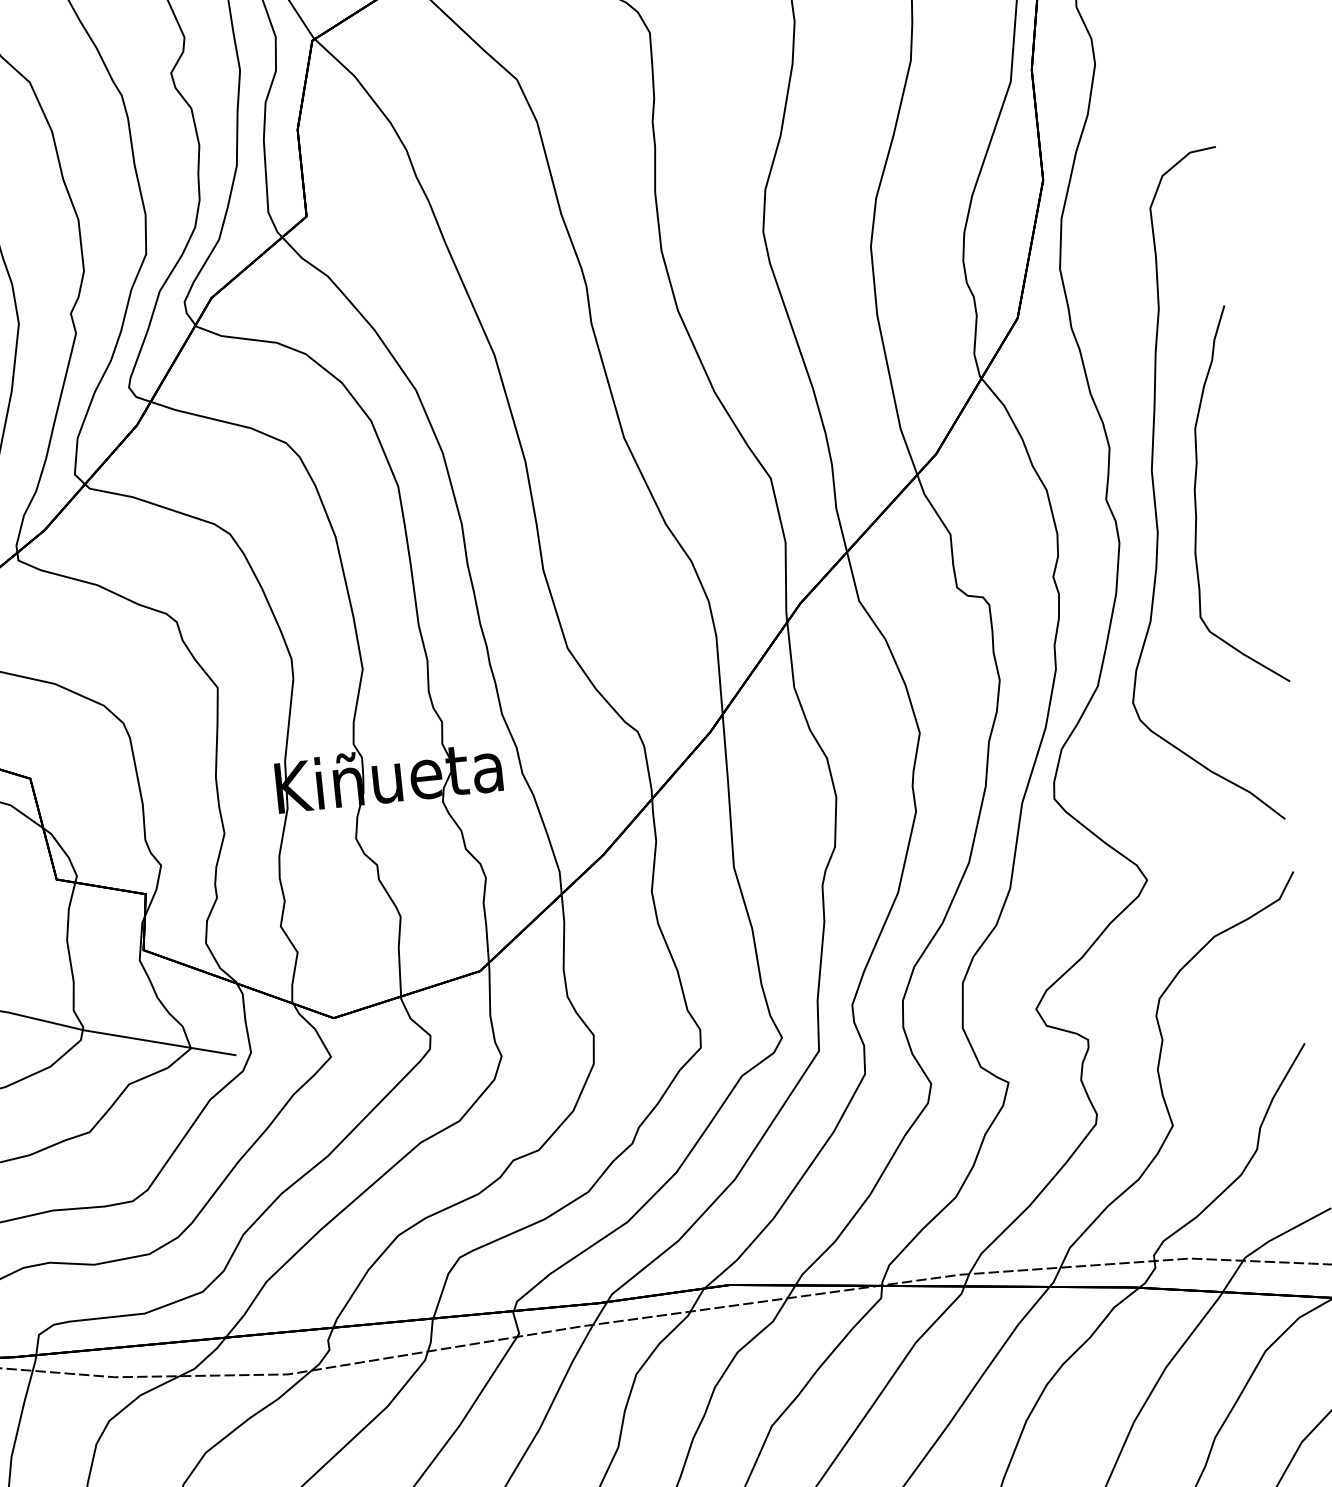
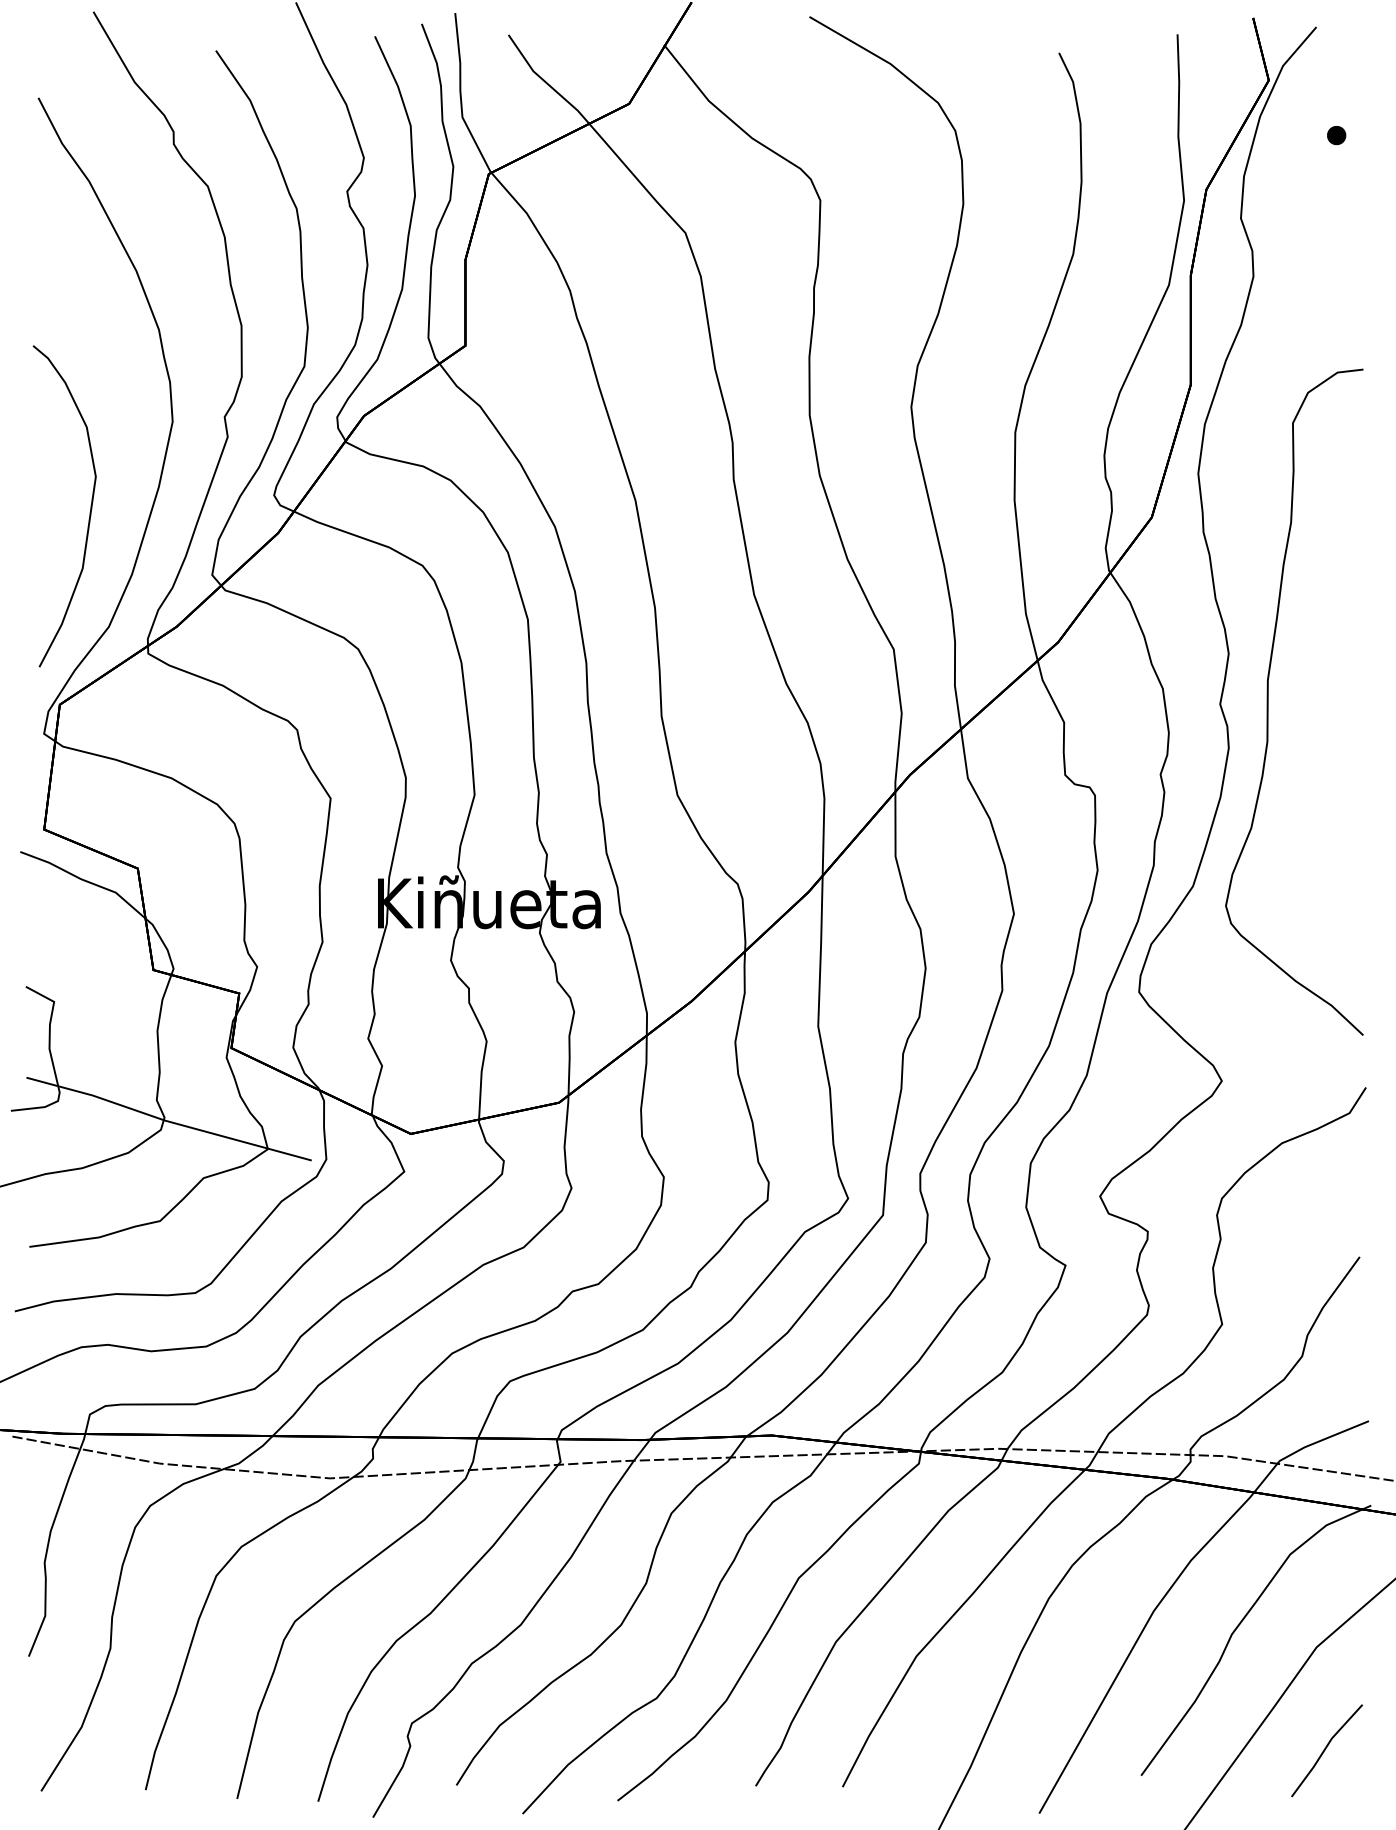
curve: (1196, 499) -> (1308, 713), removed

